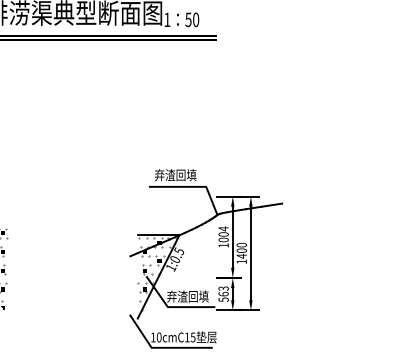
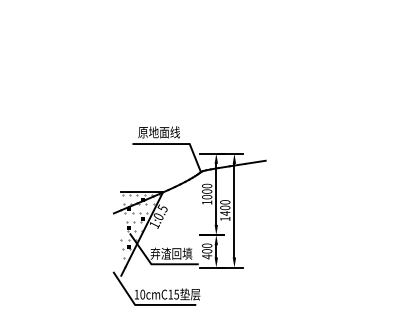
text: (175, 175) -> (159, 132), 弃渣回填 -> 原地面线
text: (223, 228) -> (207, 185), 1004 -> 1000
text: (223, 294) -> (207, 251), 563 -> 400

